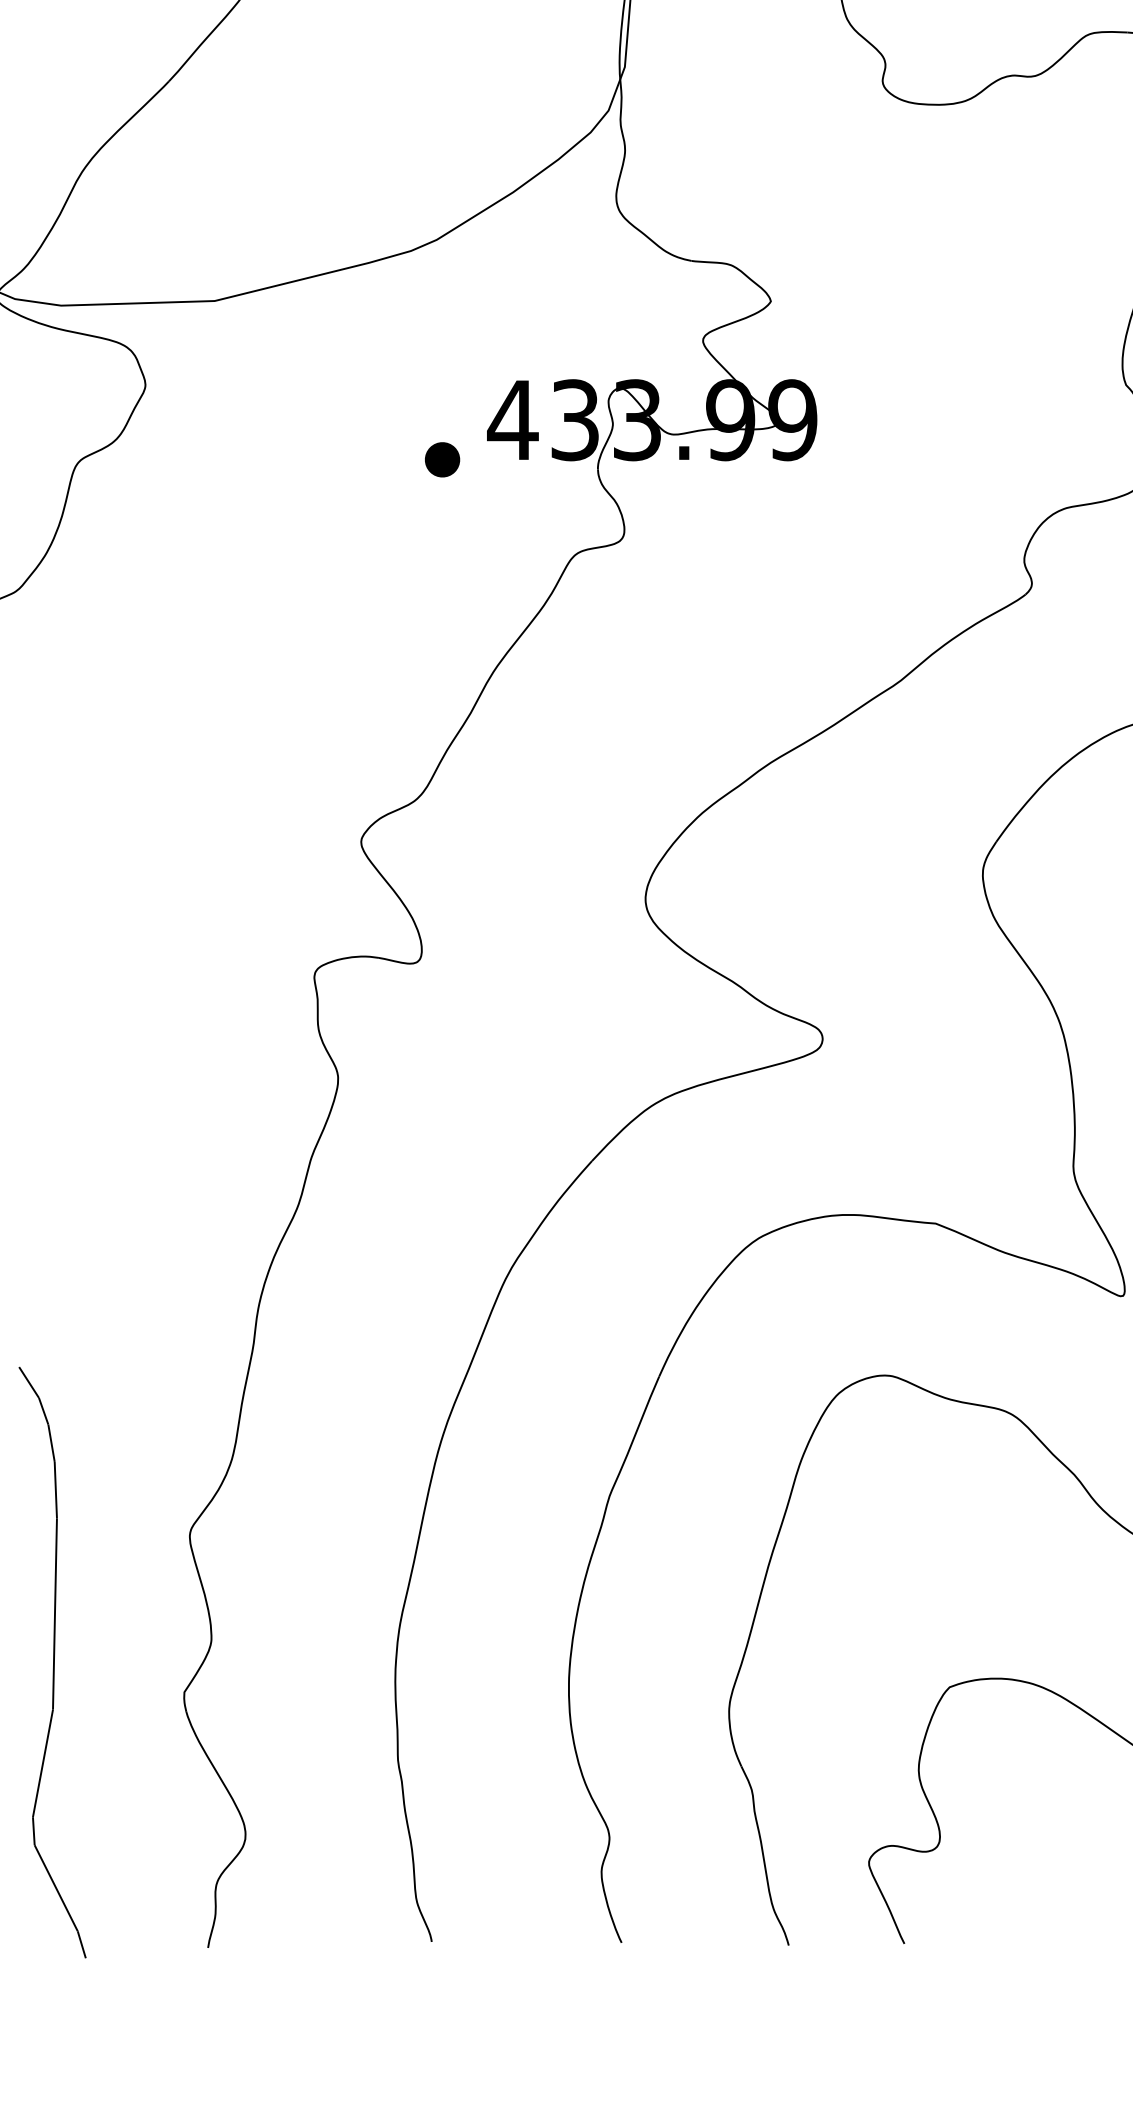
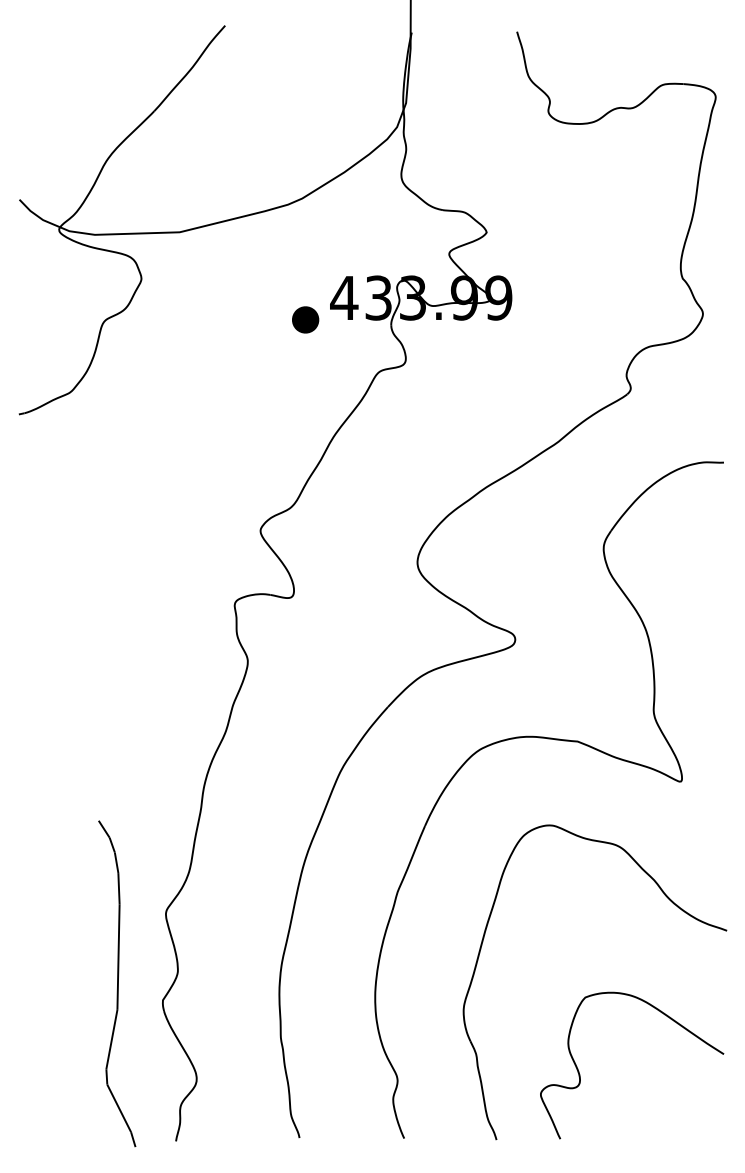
part: (440, 458) -> (304, 319), size x1.4
curve: (53, 1661) -> (117, 983), moved

